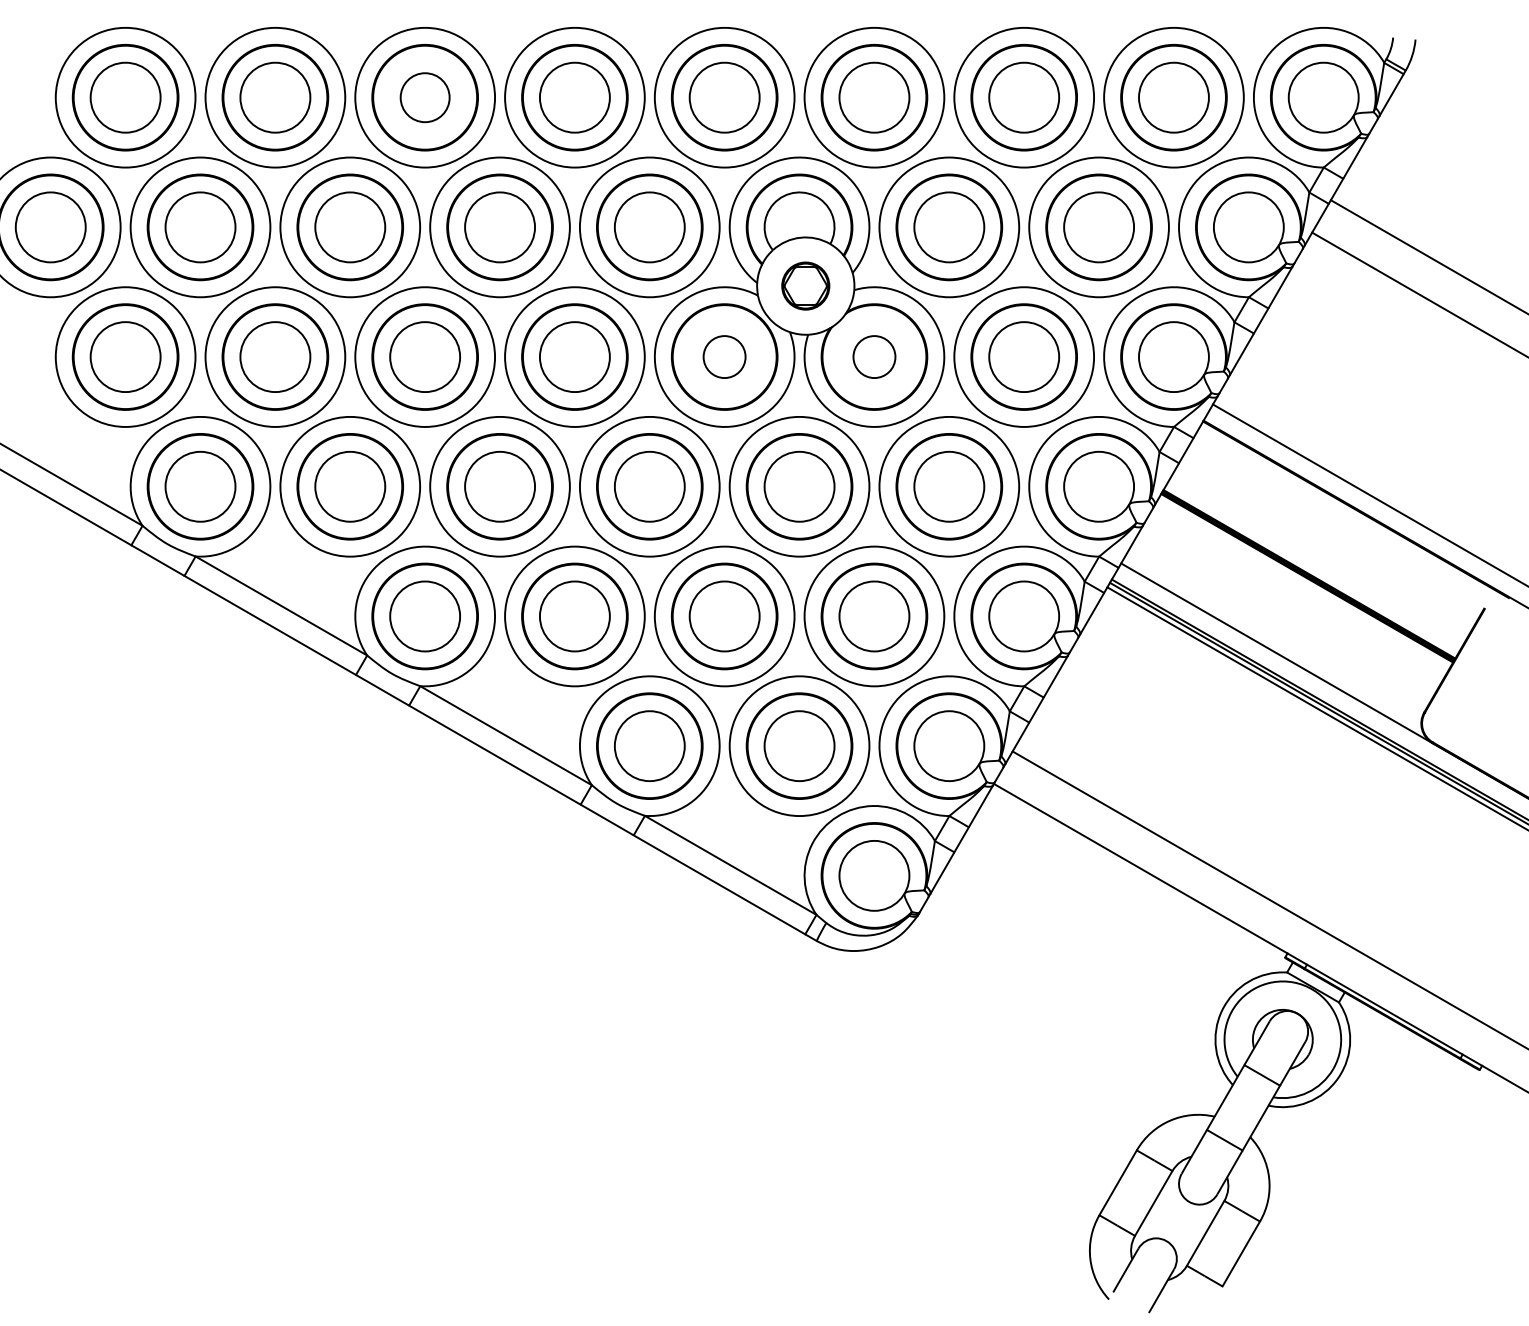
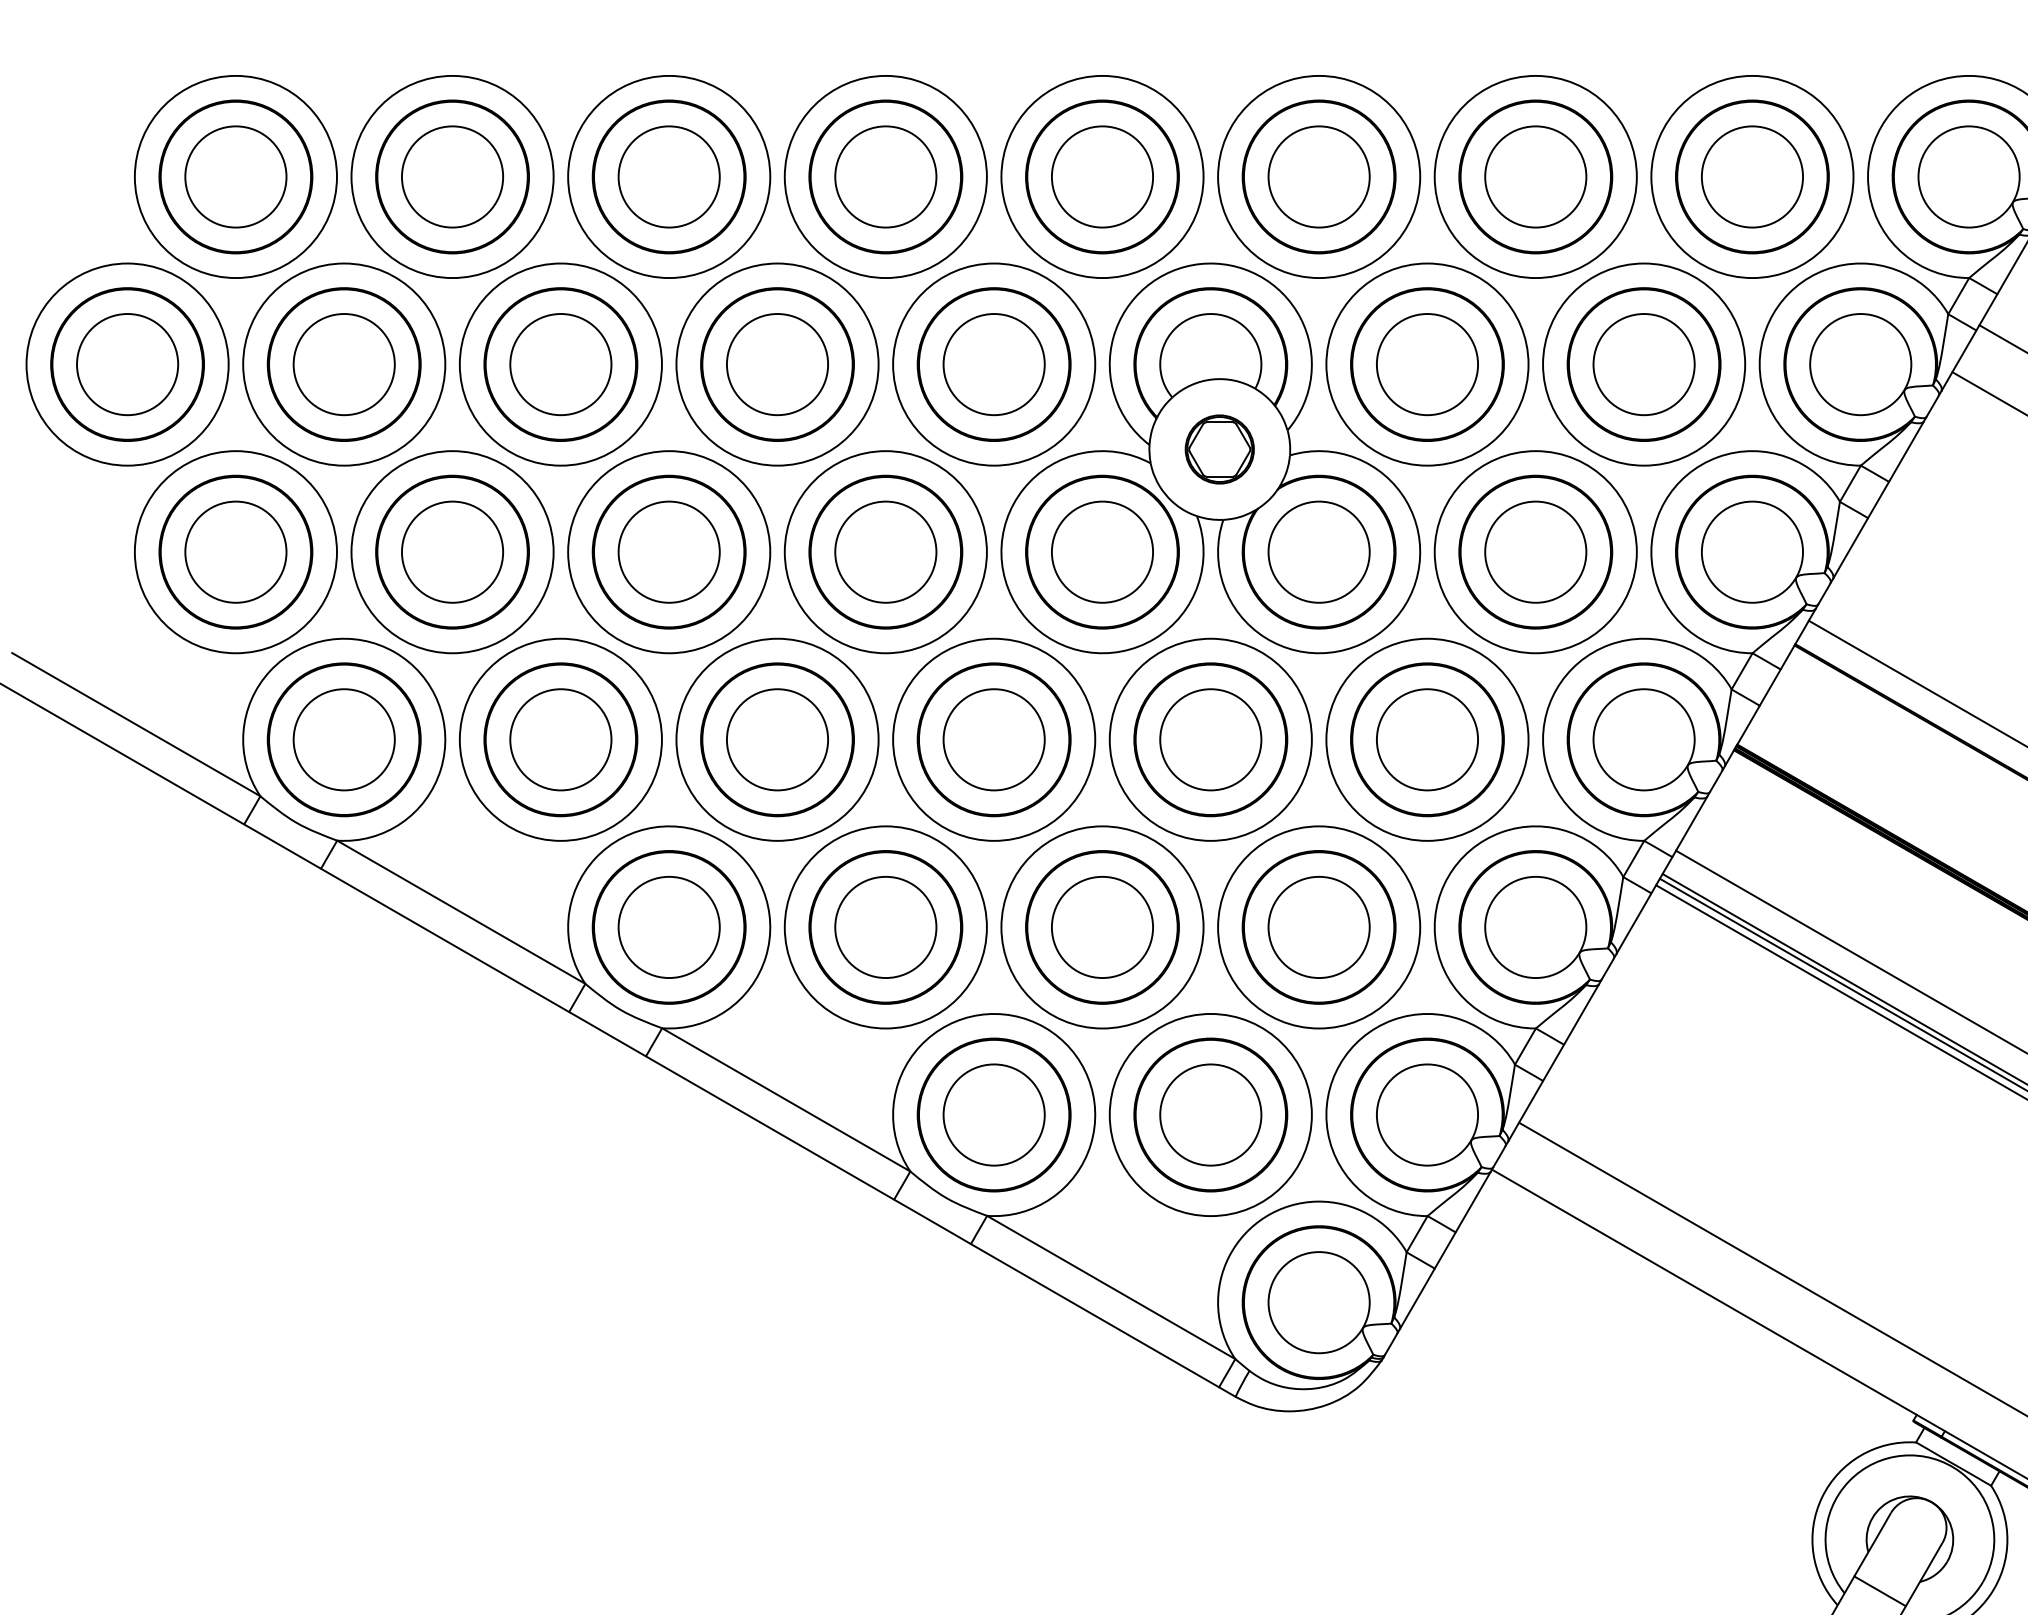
circle: (425, 97) -> (669, 176), size x1.43
circle: (724, 356) -> (1102, 551), size x1.67
circle: (874, 356) -> (1319, 551), size x1.67

